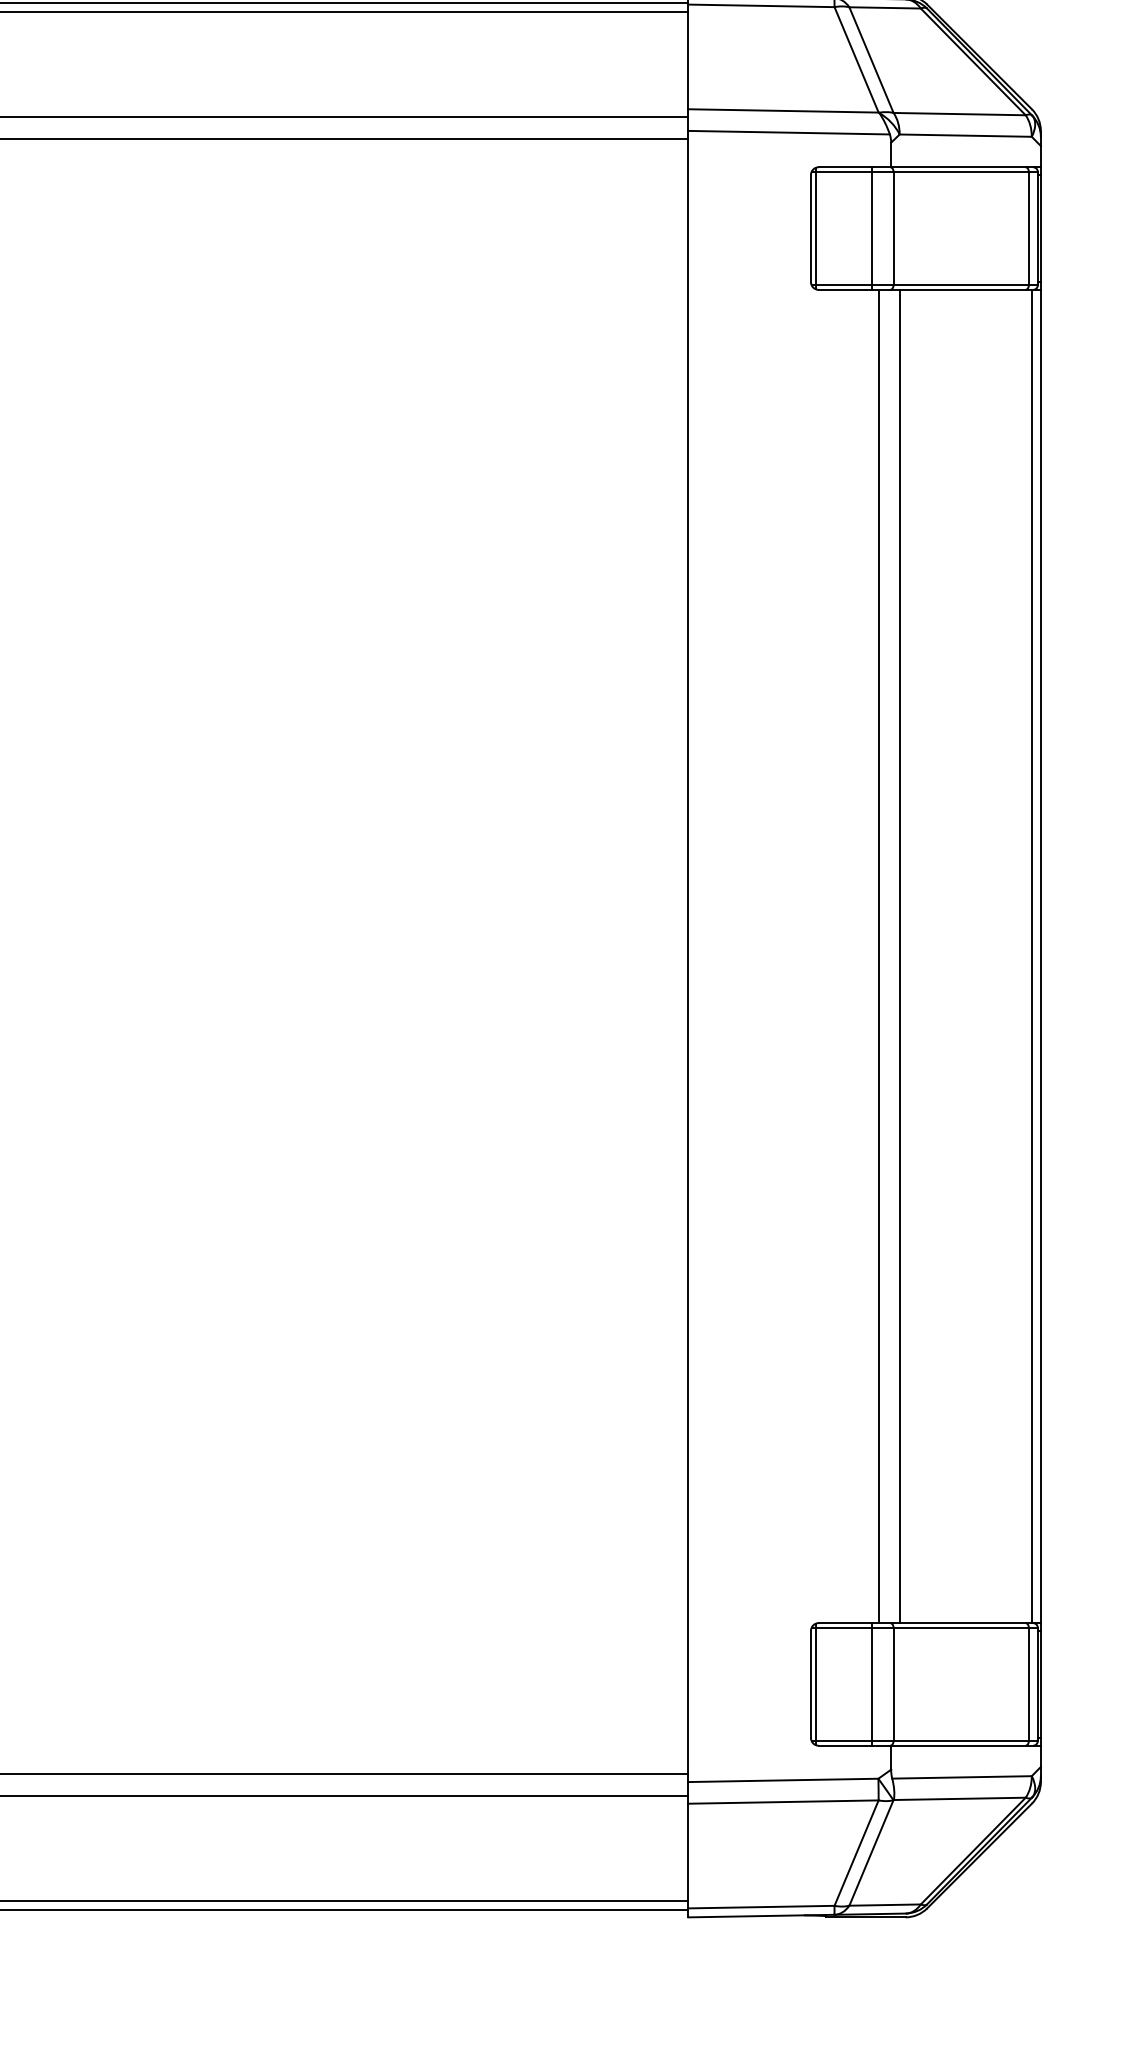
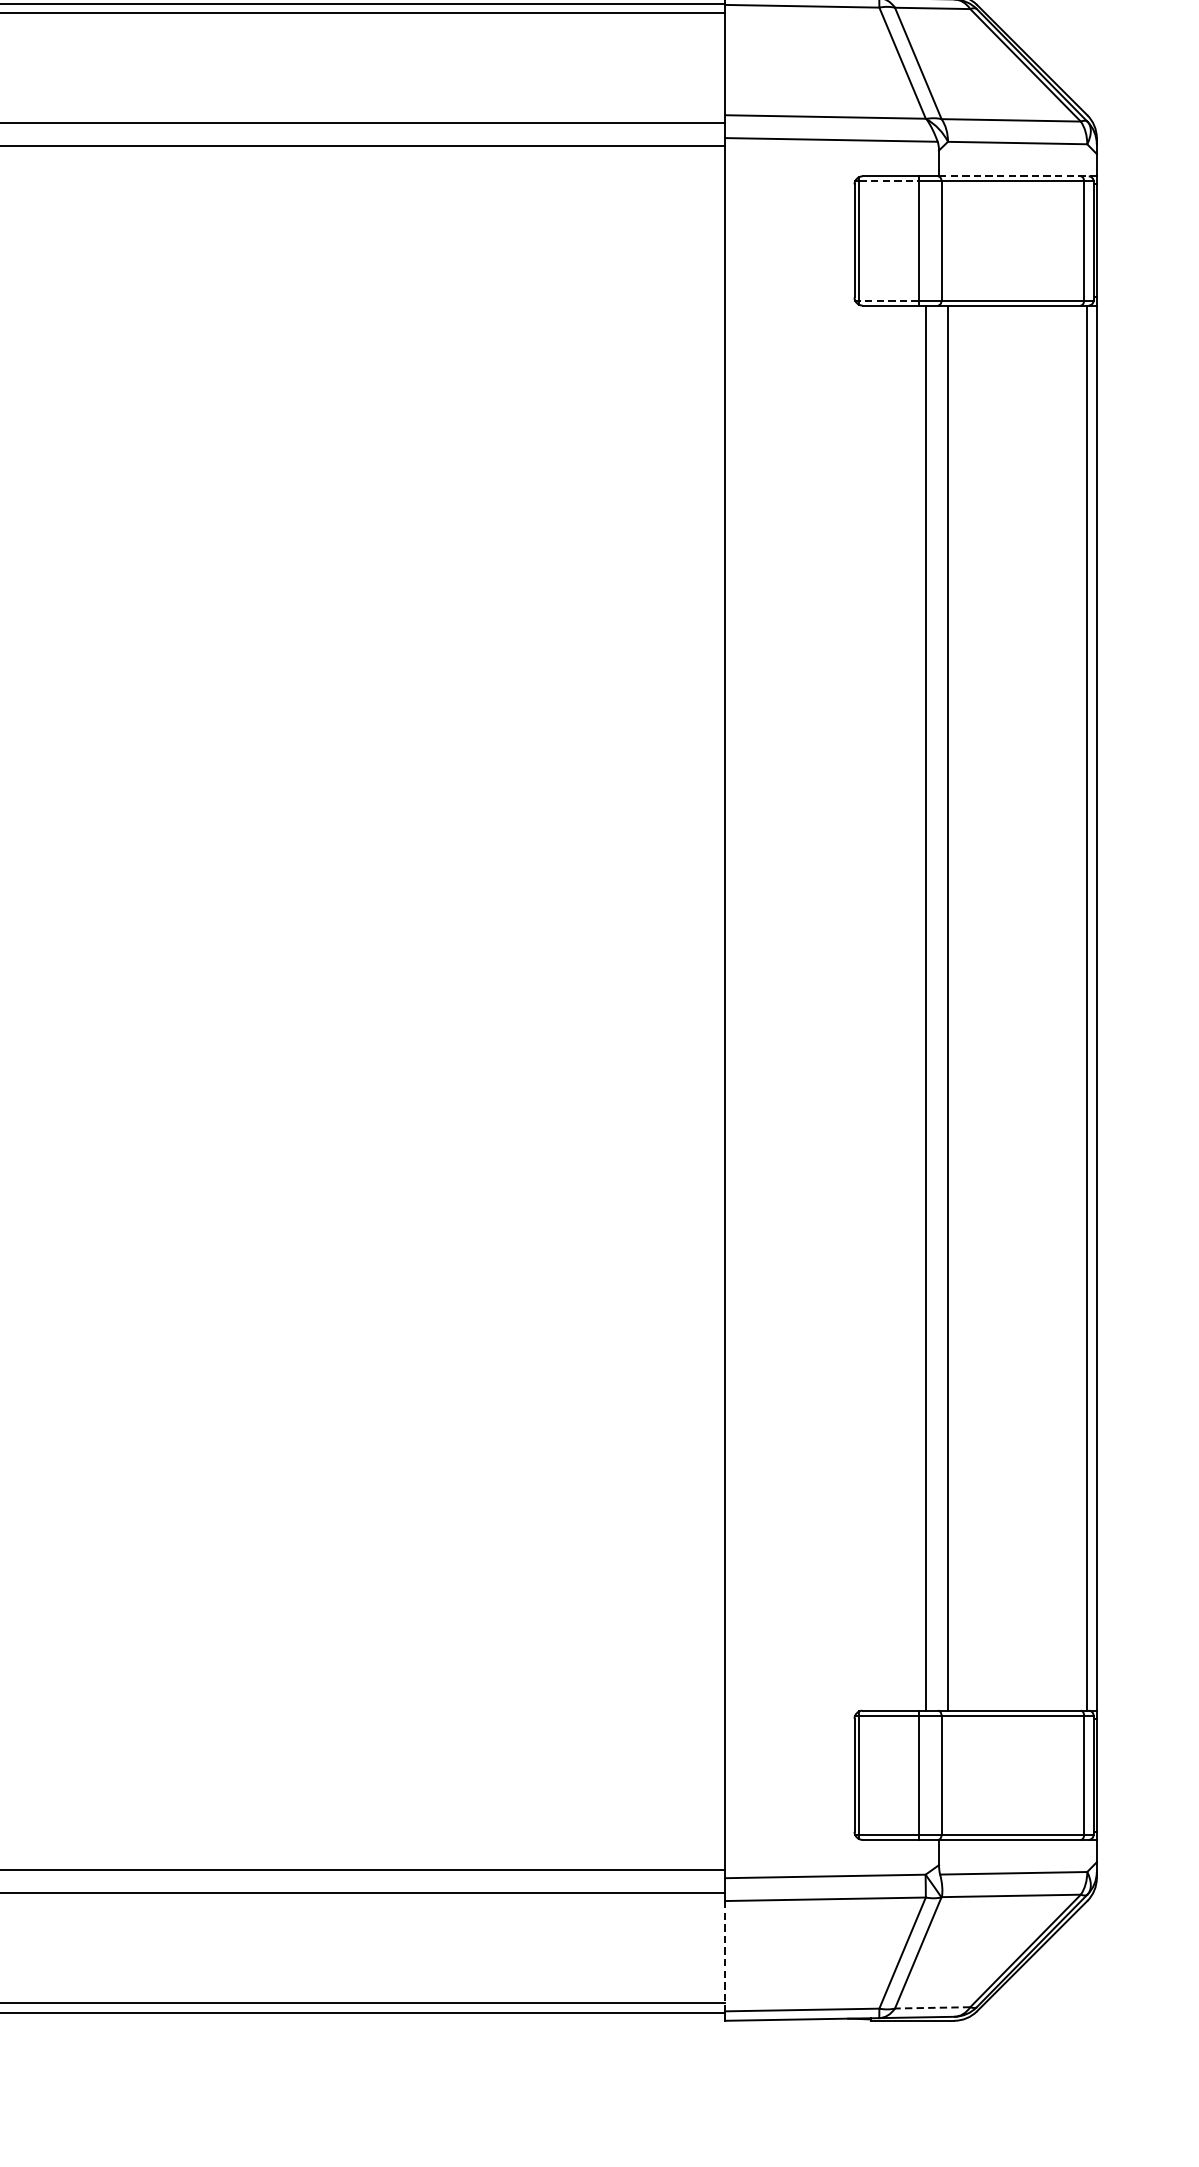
line: (966, 167) -> (1018, 176), solid -> dashed
line: (844, 171) -> (889, 180), solid -> dashed
line: (843, 285) -> (888, 300), solid -> dashed
line: (688, 1856) -> (725, 1956), solid -> dashed
line: (885, 1905) -> (933, 2008), solid -> dashed

